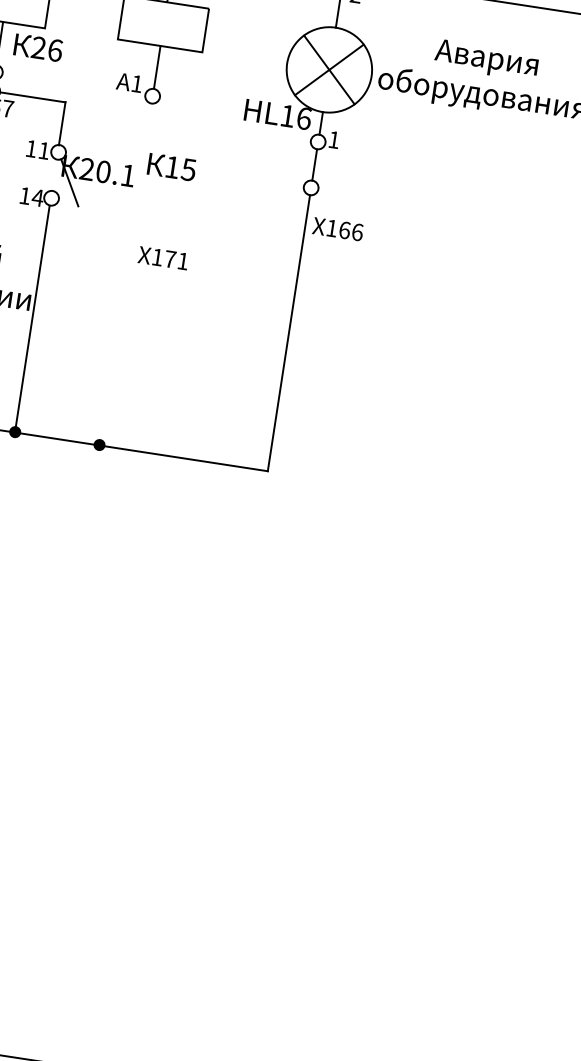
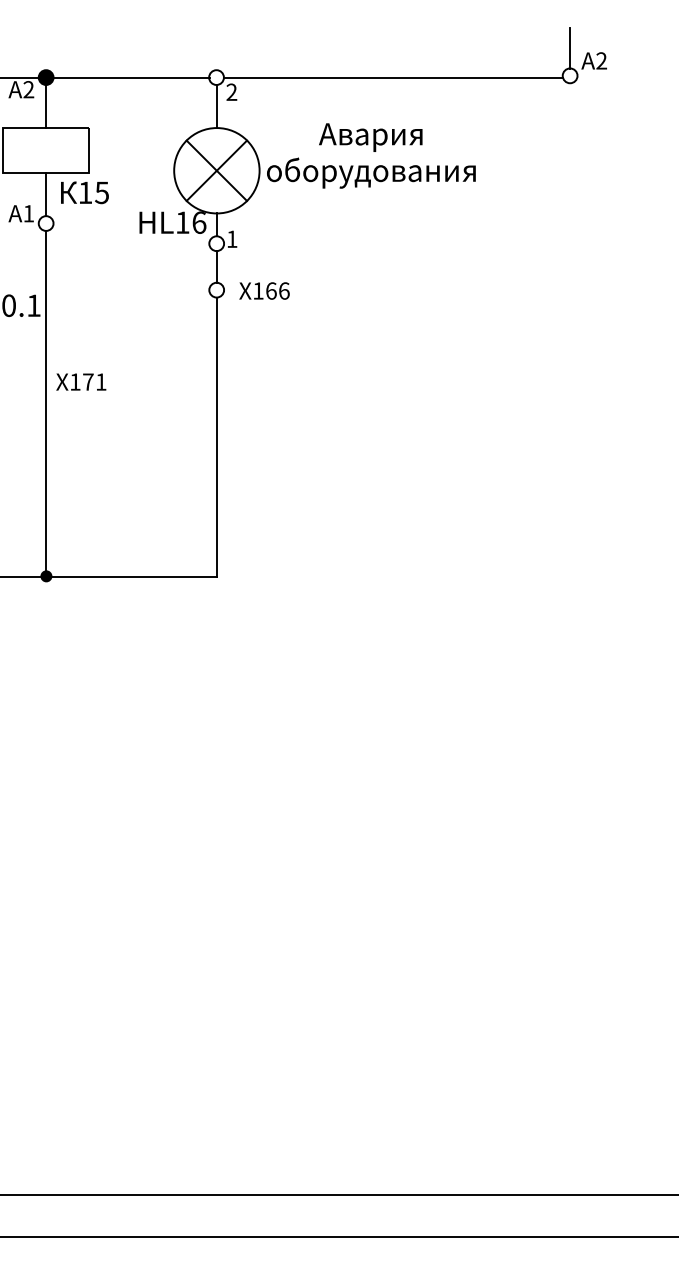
text: (171, 166) -> (84, 192), moved
text: (338, 228) -> (264, 290), moved
line: (125, 274) -> (46, 403), added

